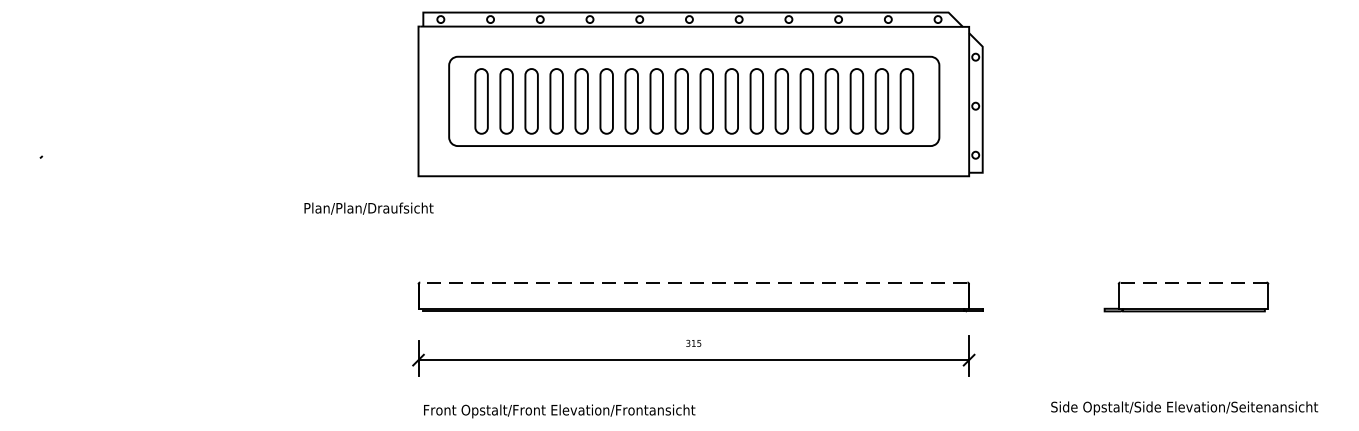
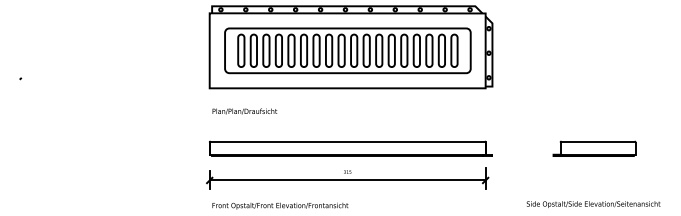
text: (368, 208) -> (244, 111), moved
line: (693, 282) -> (347, 141), dashed -> solid
line: (1194, 282) -> (598, 141), dashed -> solid

